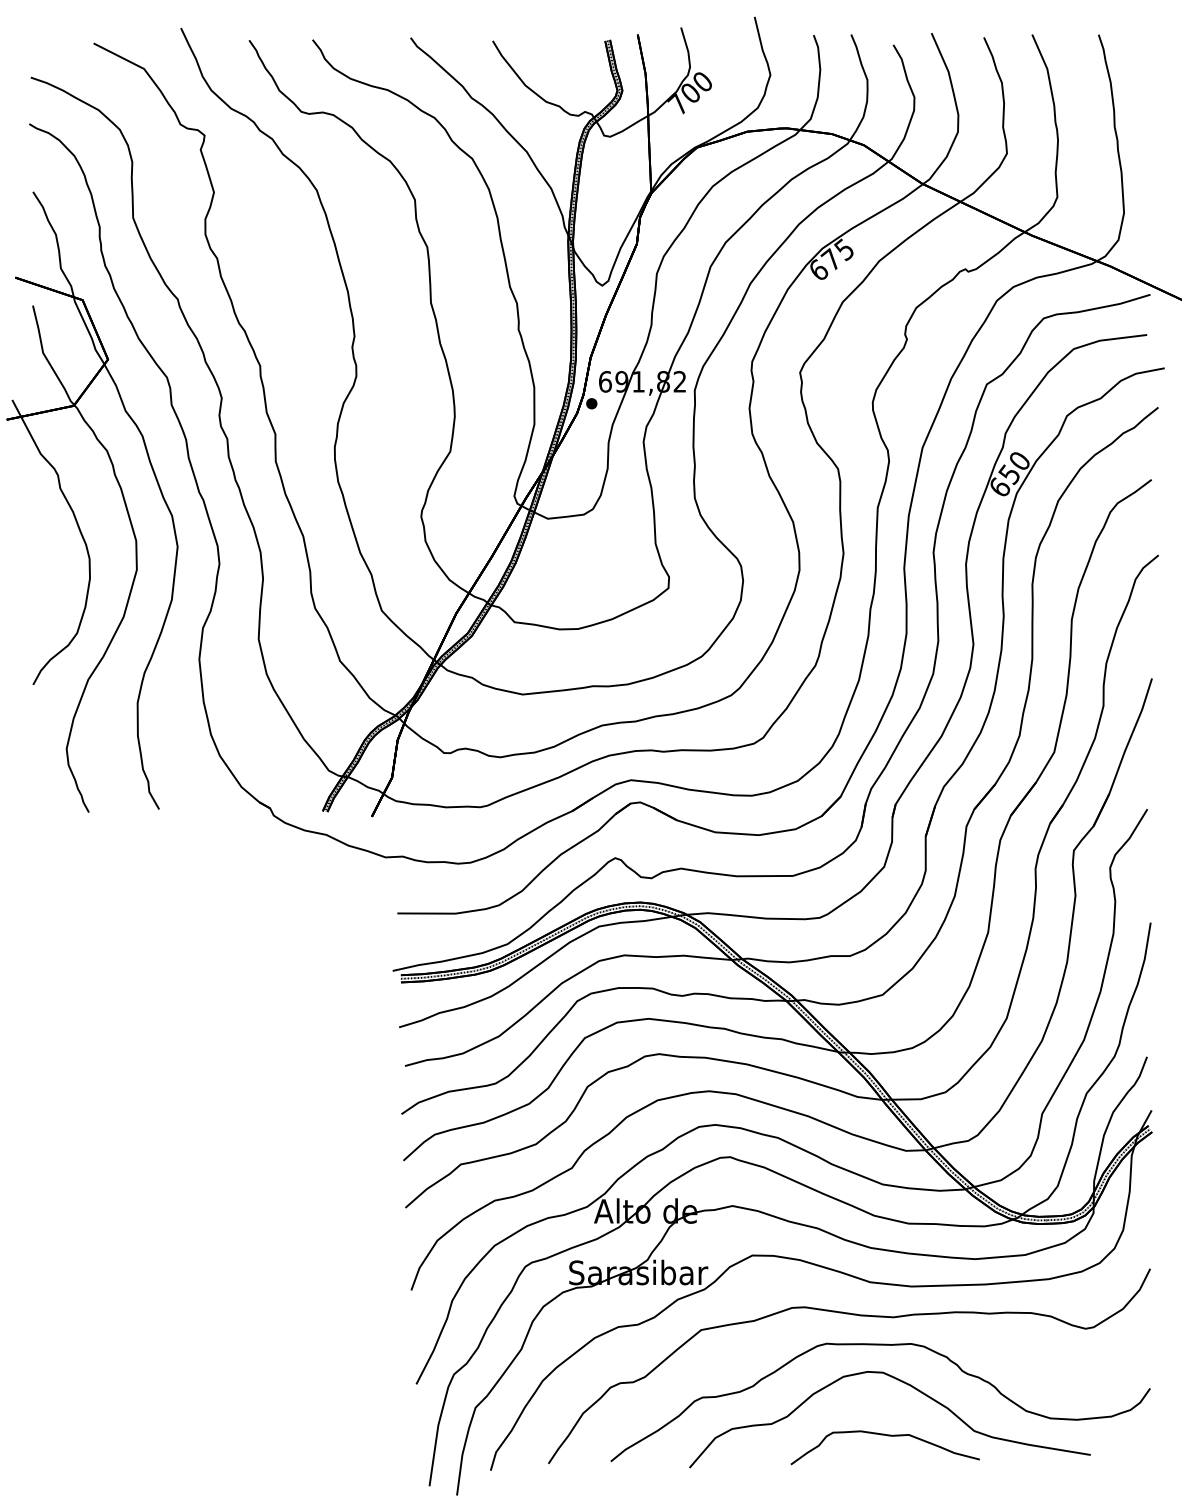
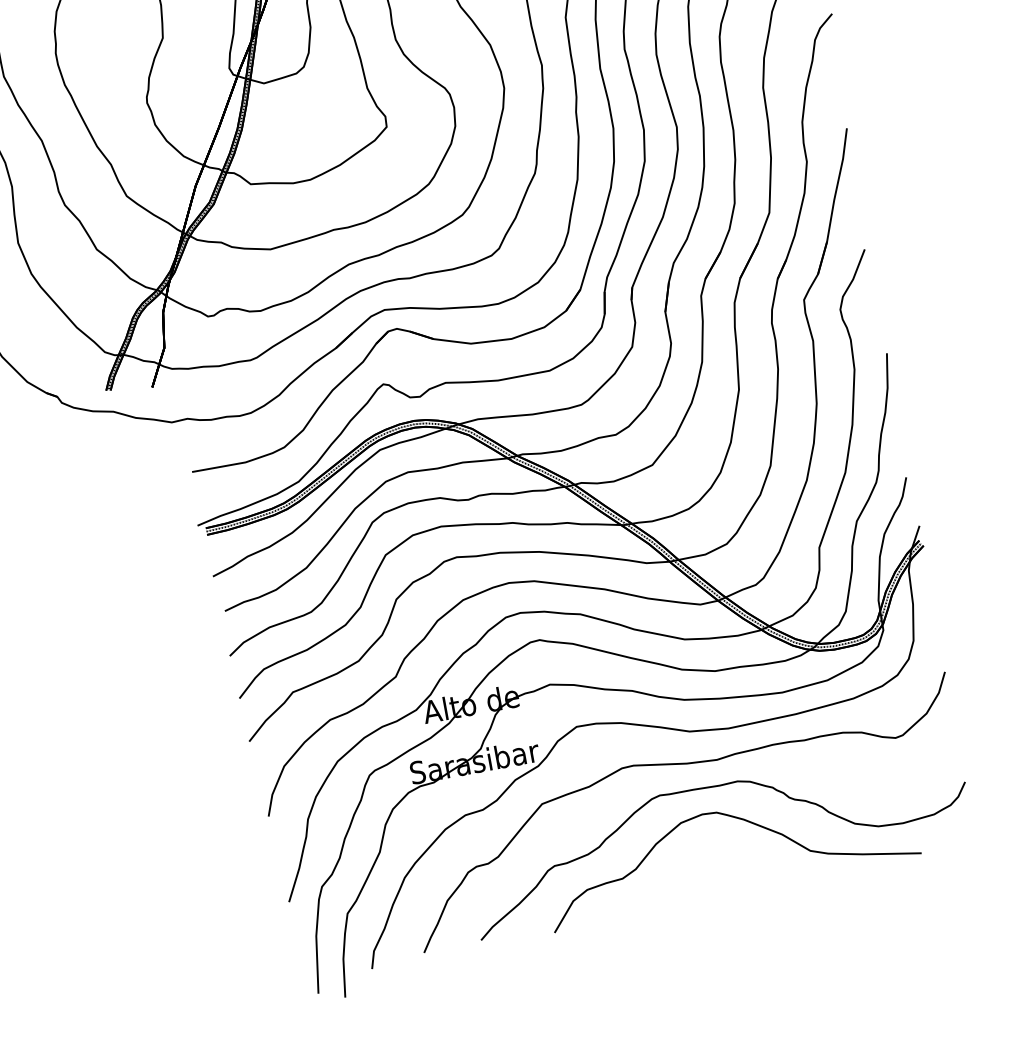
part: (887, 1436) -> (731, 870), removed

